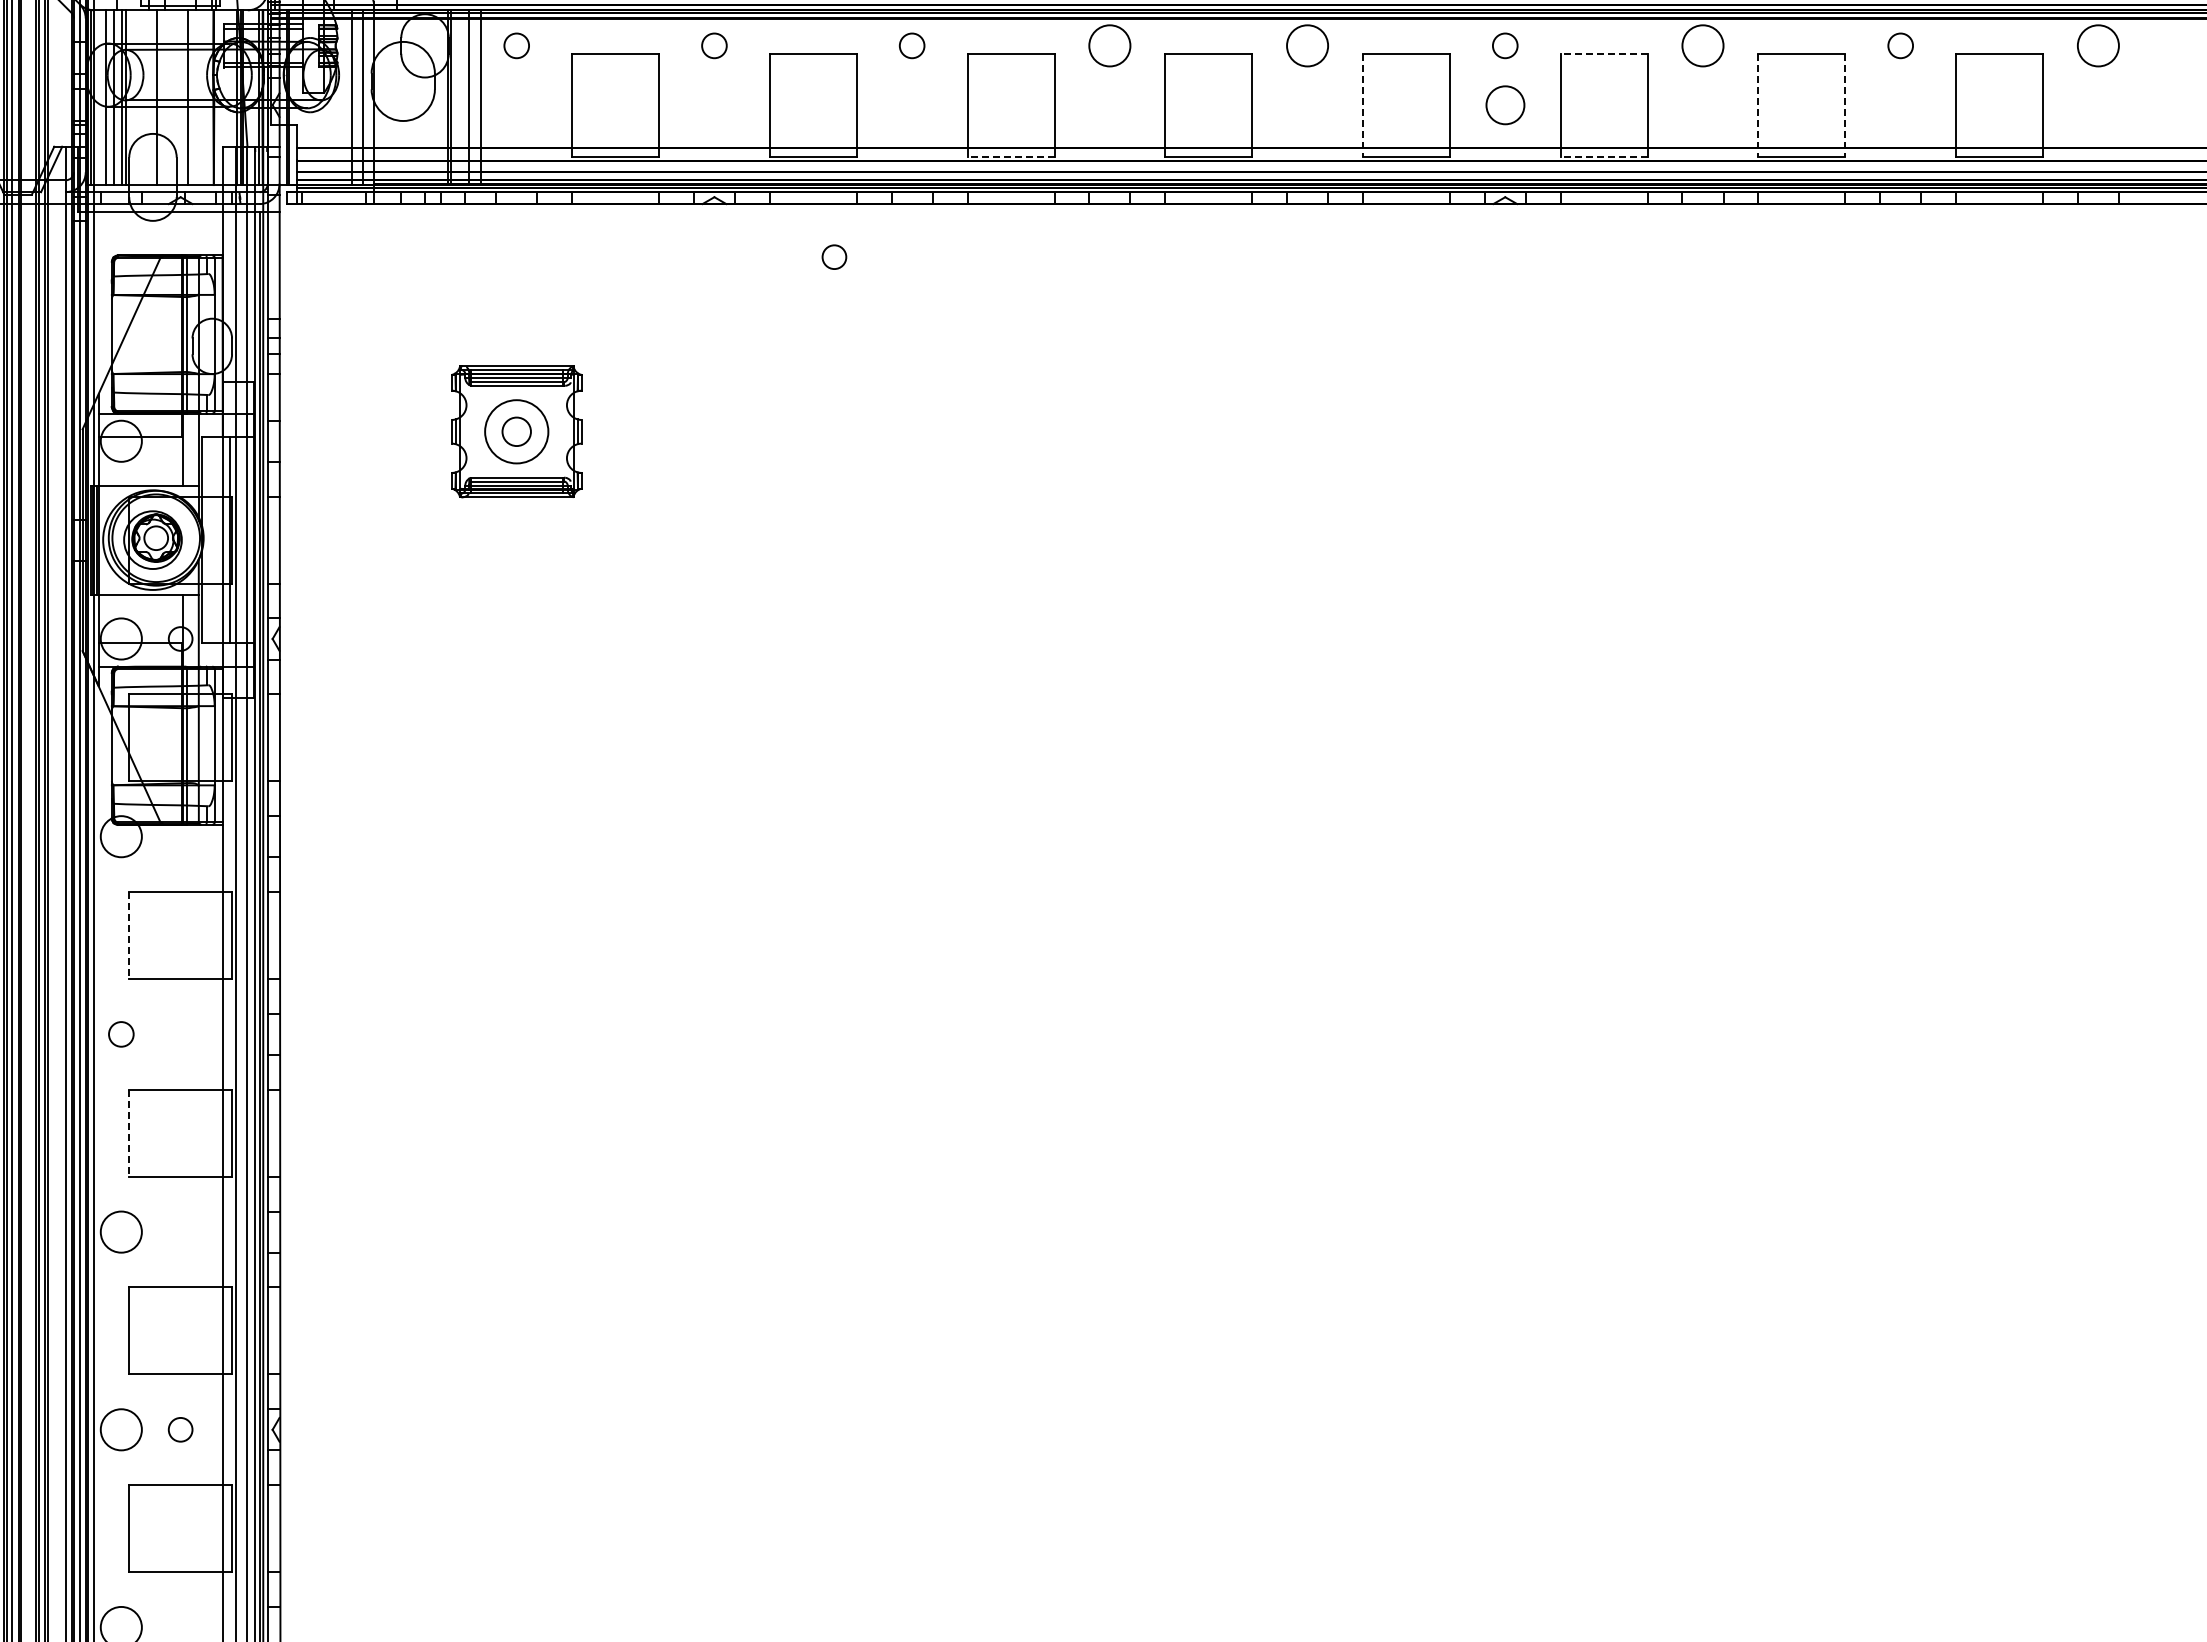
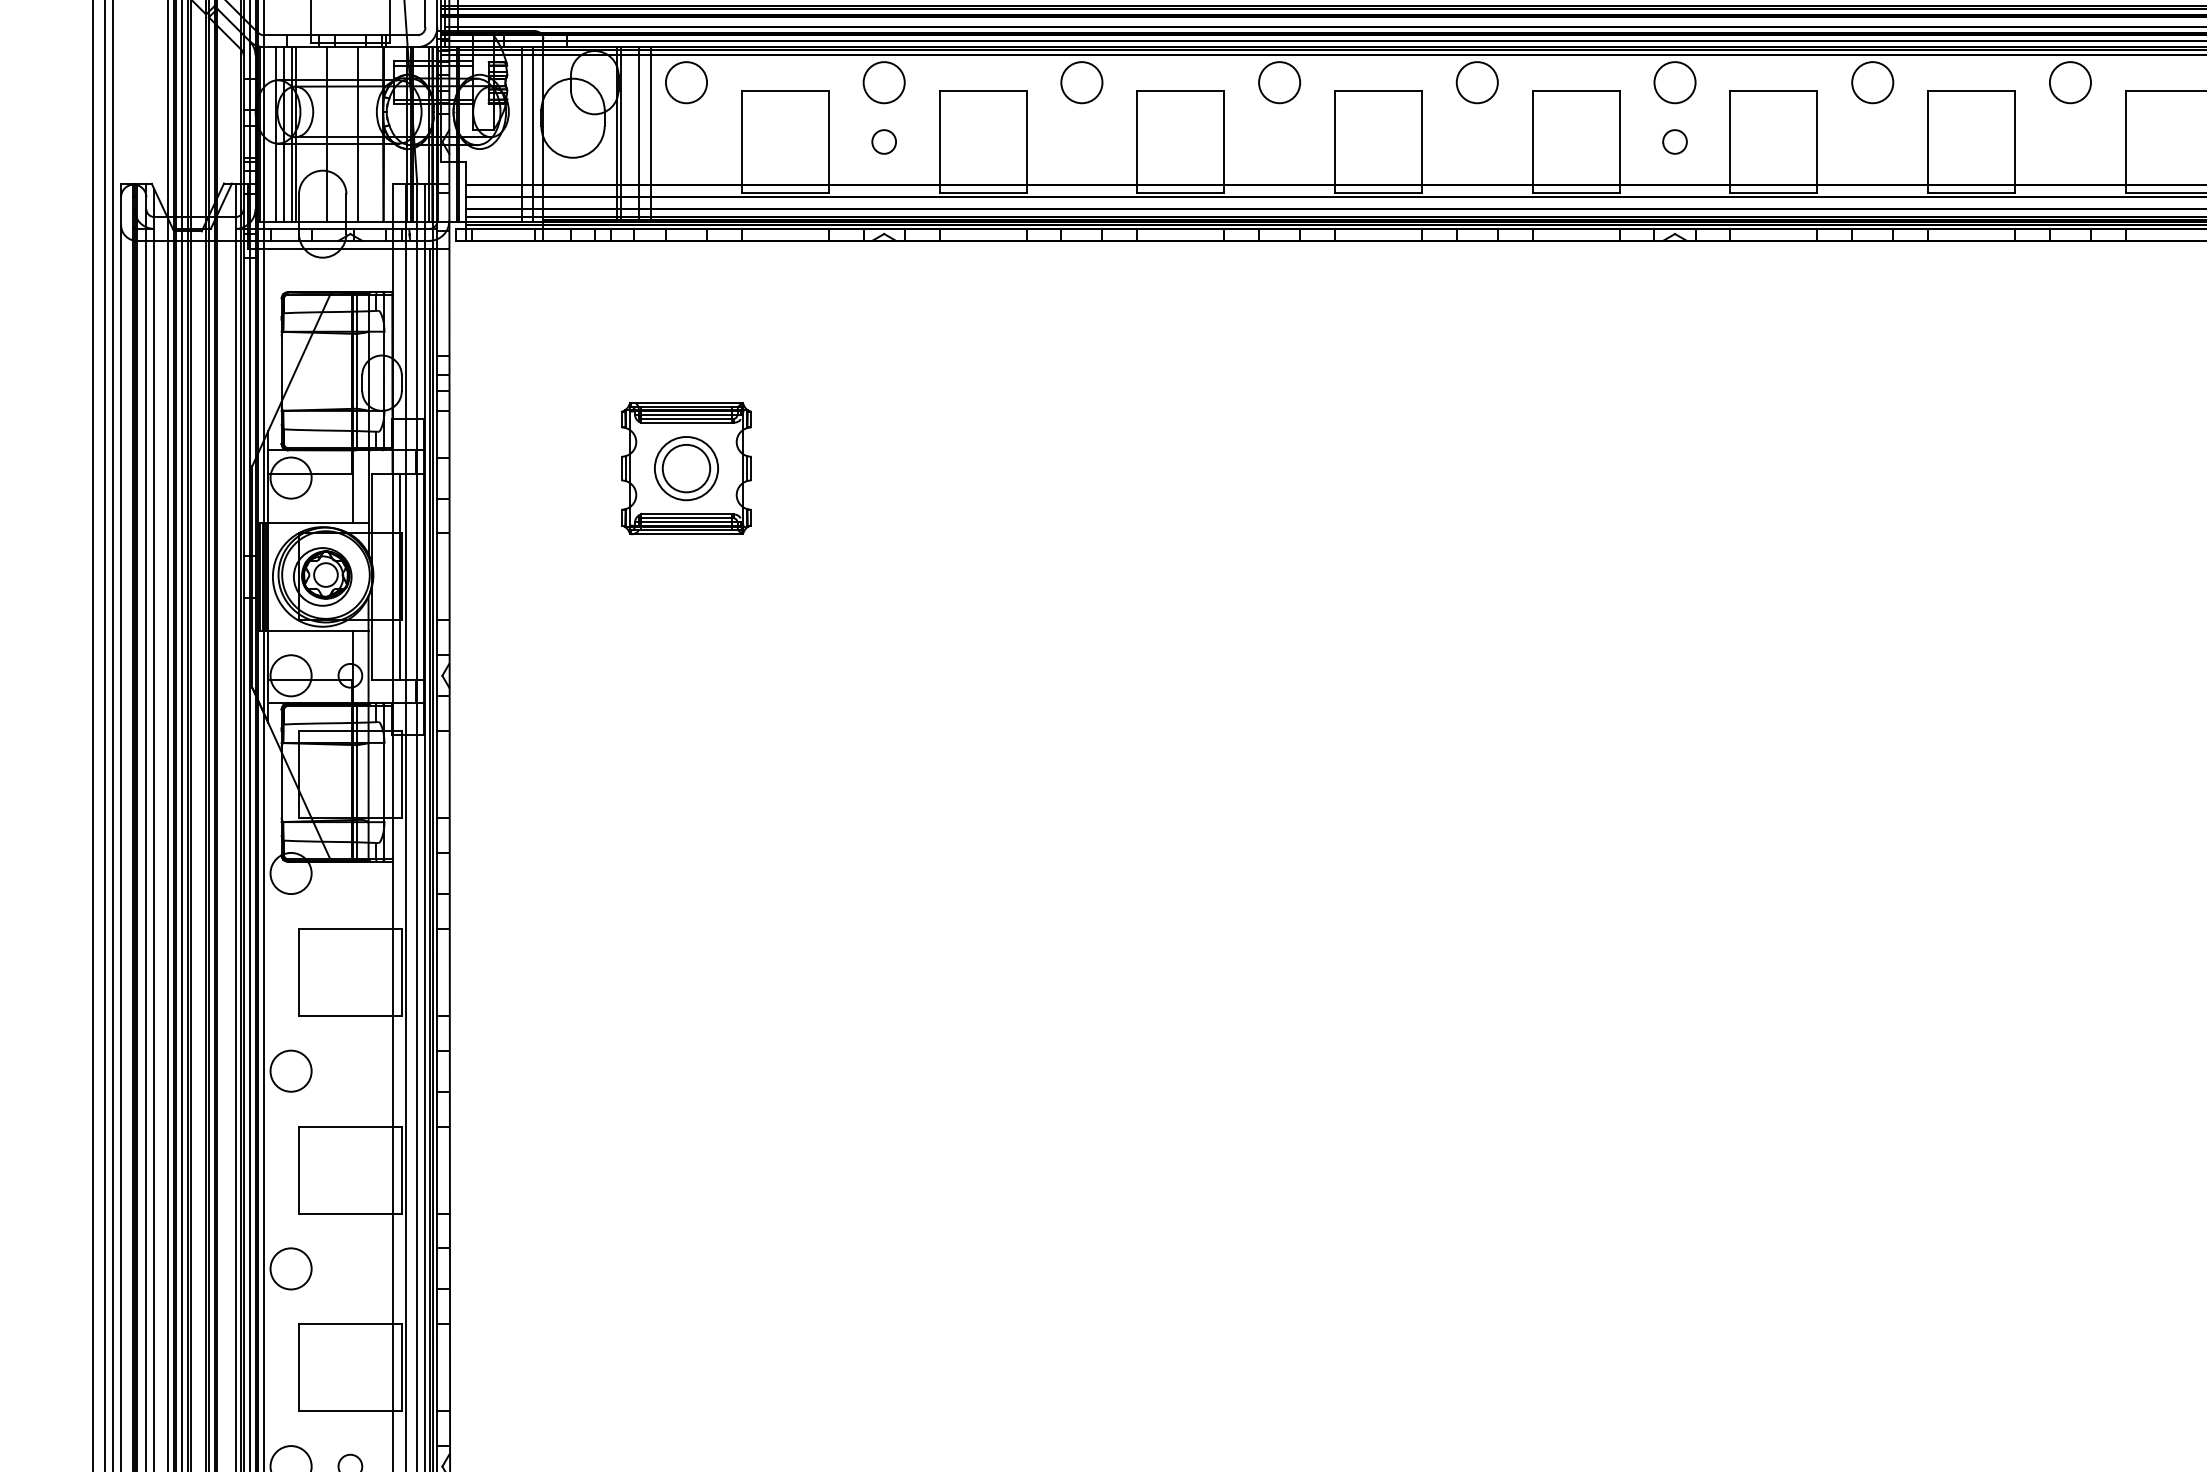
circle: (516, 45) -> (686, 82), size x1.67
circle: (714, 45) -> (884, 82), size x1.67
circle: (911, 45) -> (1081, 82), size x1.67
circle: (1504, 45) -> (1674, 82), size x1.67
circle: (1900, 45) -> (2070, 82), size x1.67
line: (1603, 53) -> (1773, 90), dashed -> solid
circle: (1504, 104) -> (1674, 141), size x0.62
line: (1362, 105) -> (1532, 142), dashed -> solid
line: (1758, 105) -> (1928, 142), dashed -> solid
line: (1845, 105) -> (2015, 142), dashed -> solid
line: (1010, 156) -> (1180, 193), dashed -> solid
line: (1603, 156) -> (1773, 193), dashed -> solid
circle: (834, 256) -> (884, 141), moved
circle: (516, 431) -> (686, 468), size x1.67
line: (129, 936) -> (299, 973), dashed -> solid
circle: (120, 1033) -> (290, 1070), size x1.67
line: (129, 1133) -> (299, 1170), dashed -> solid

